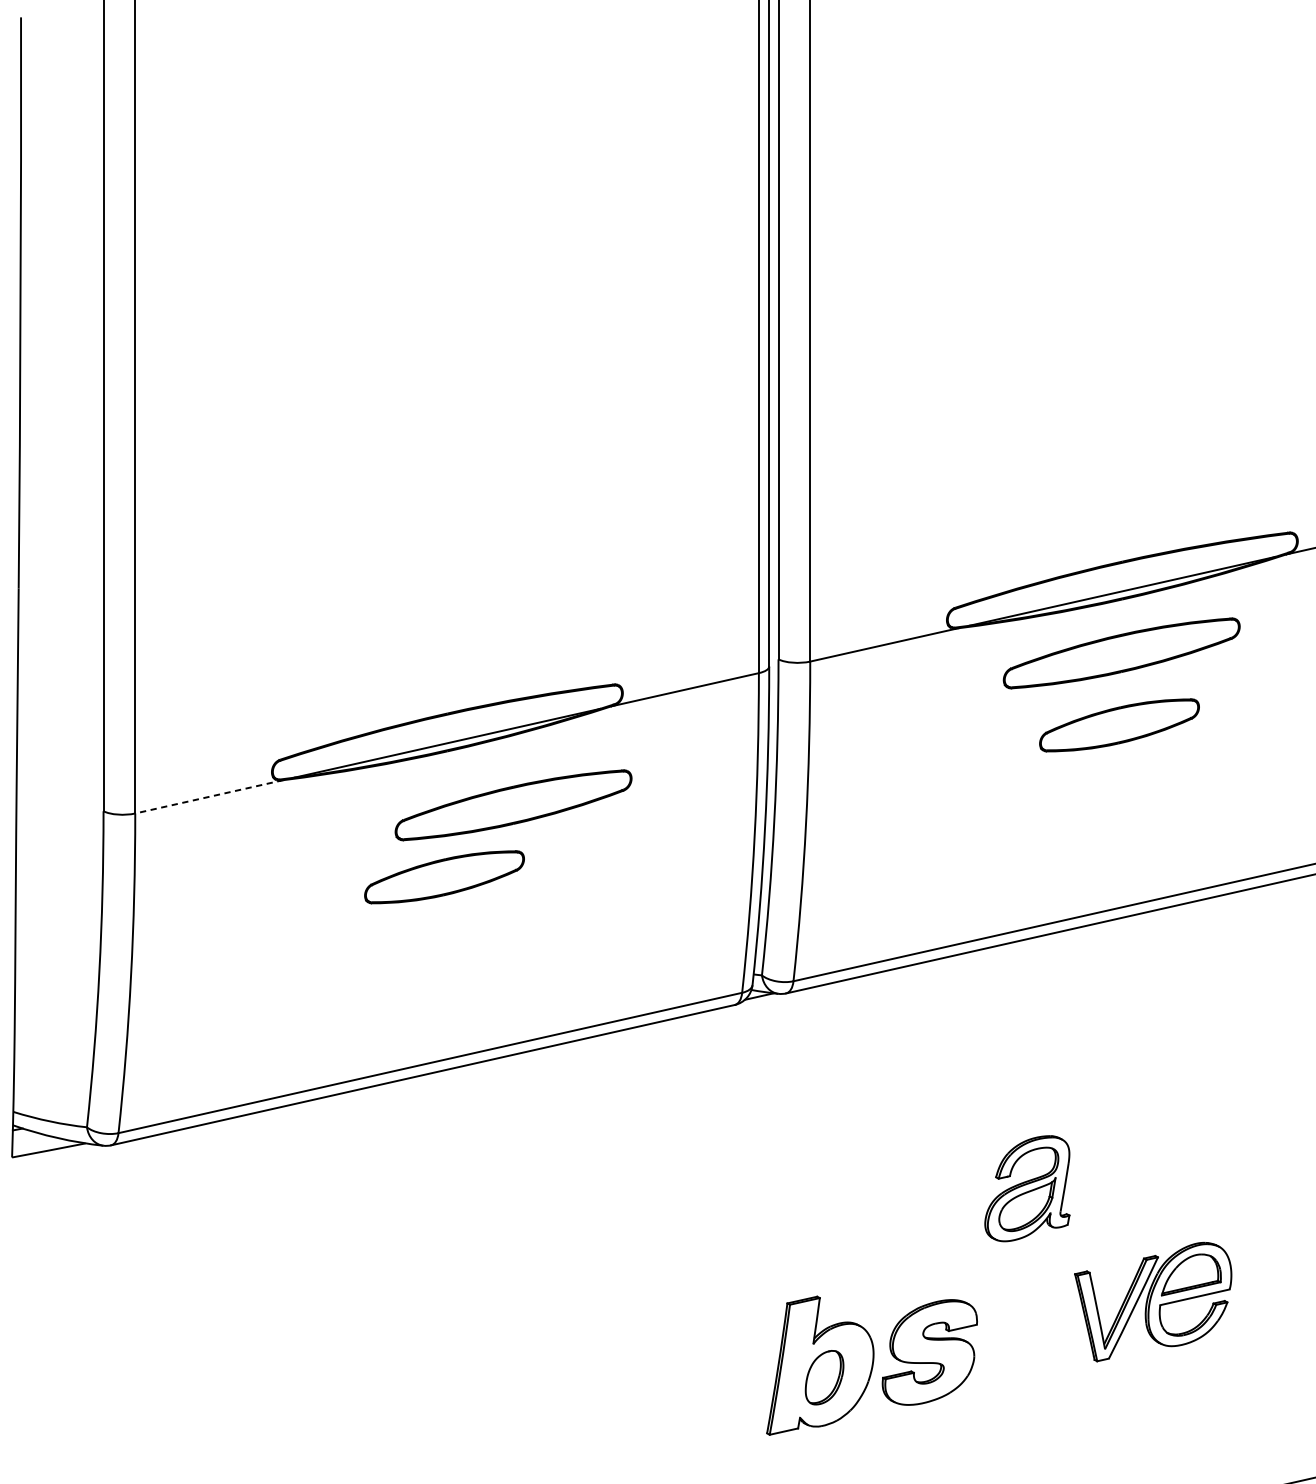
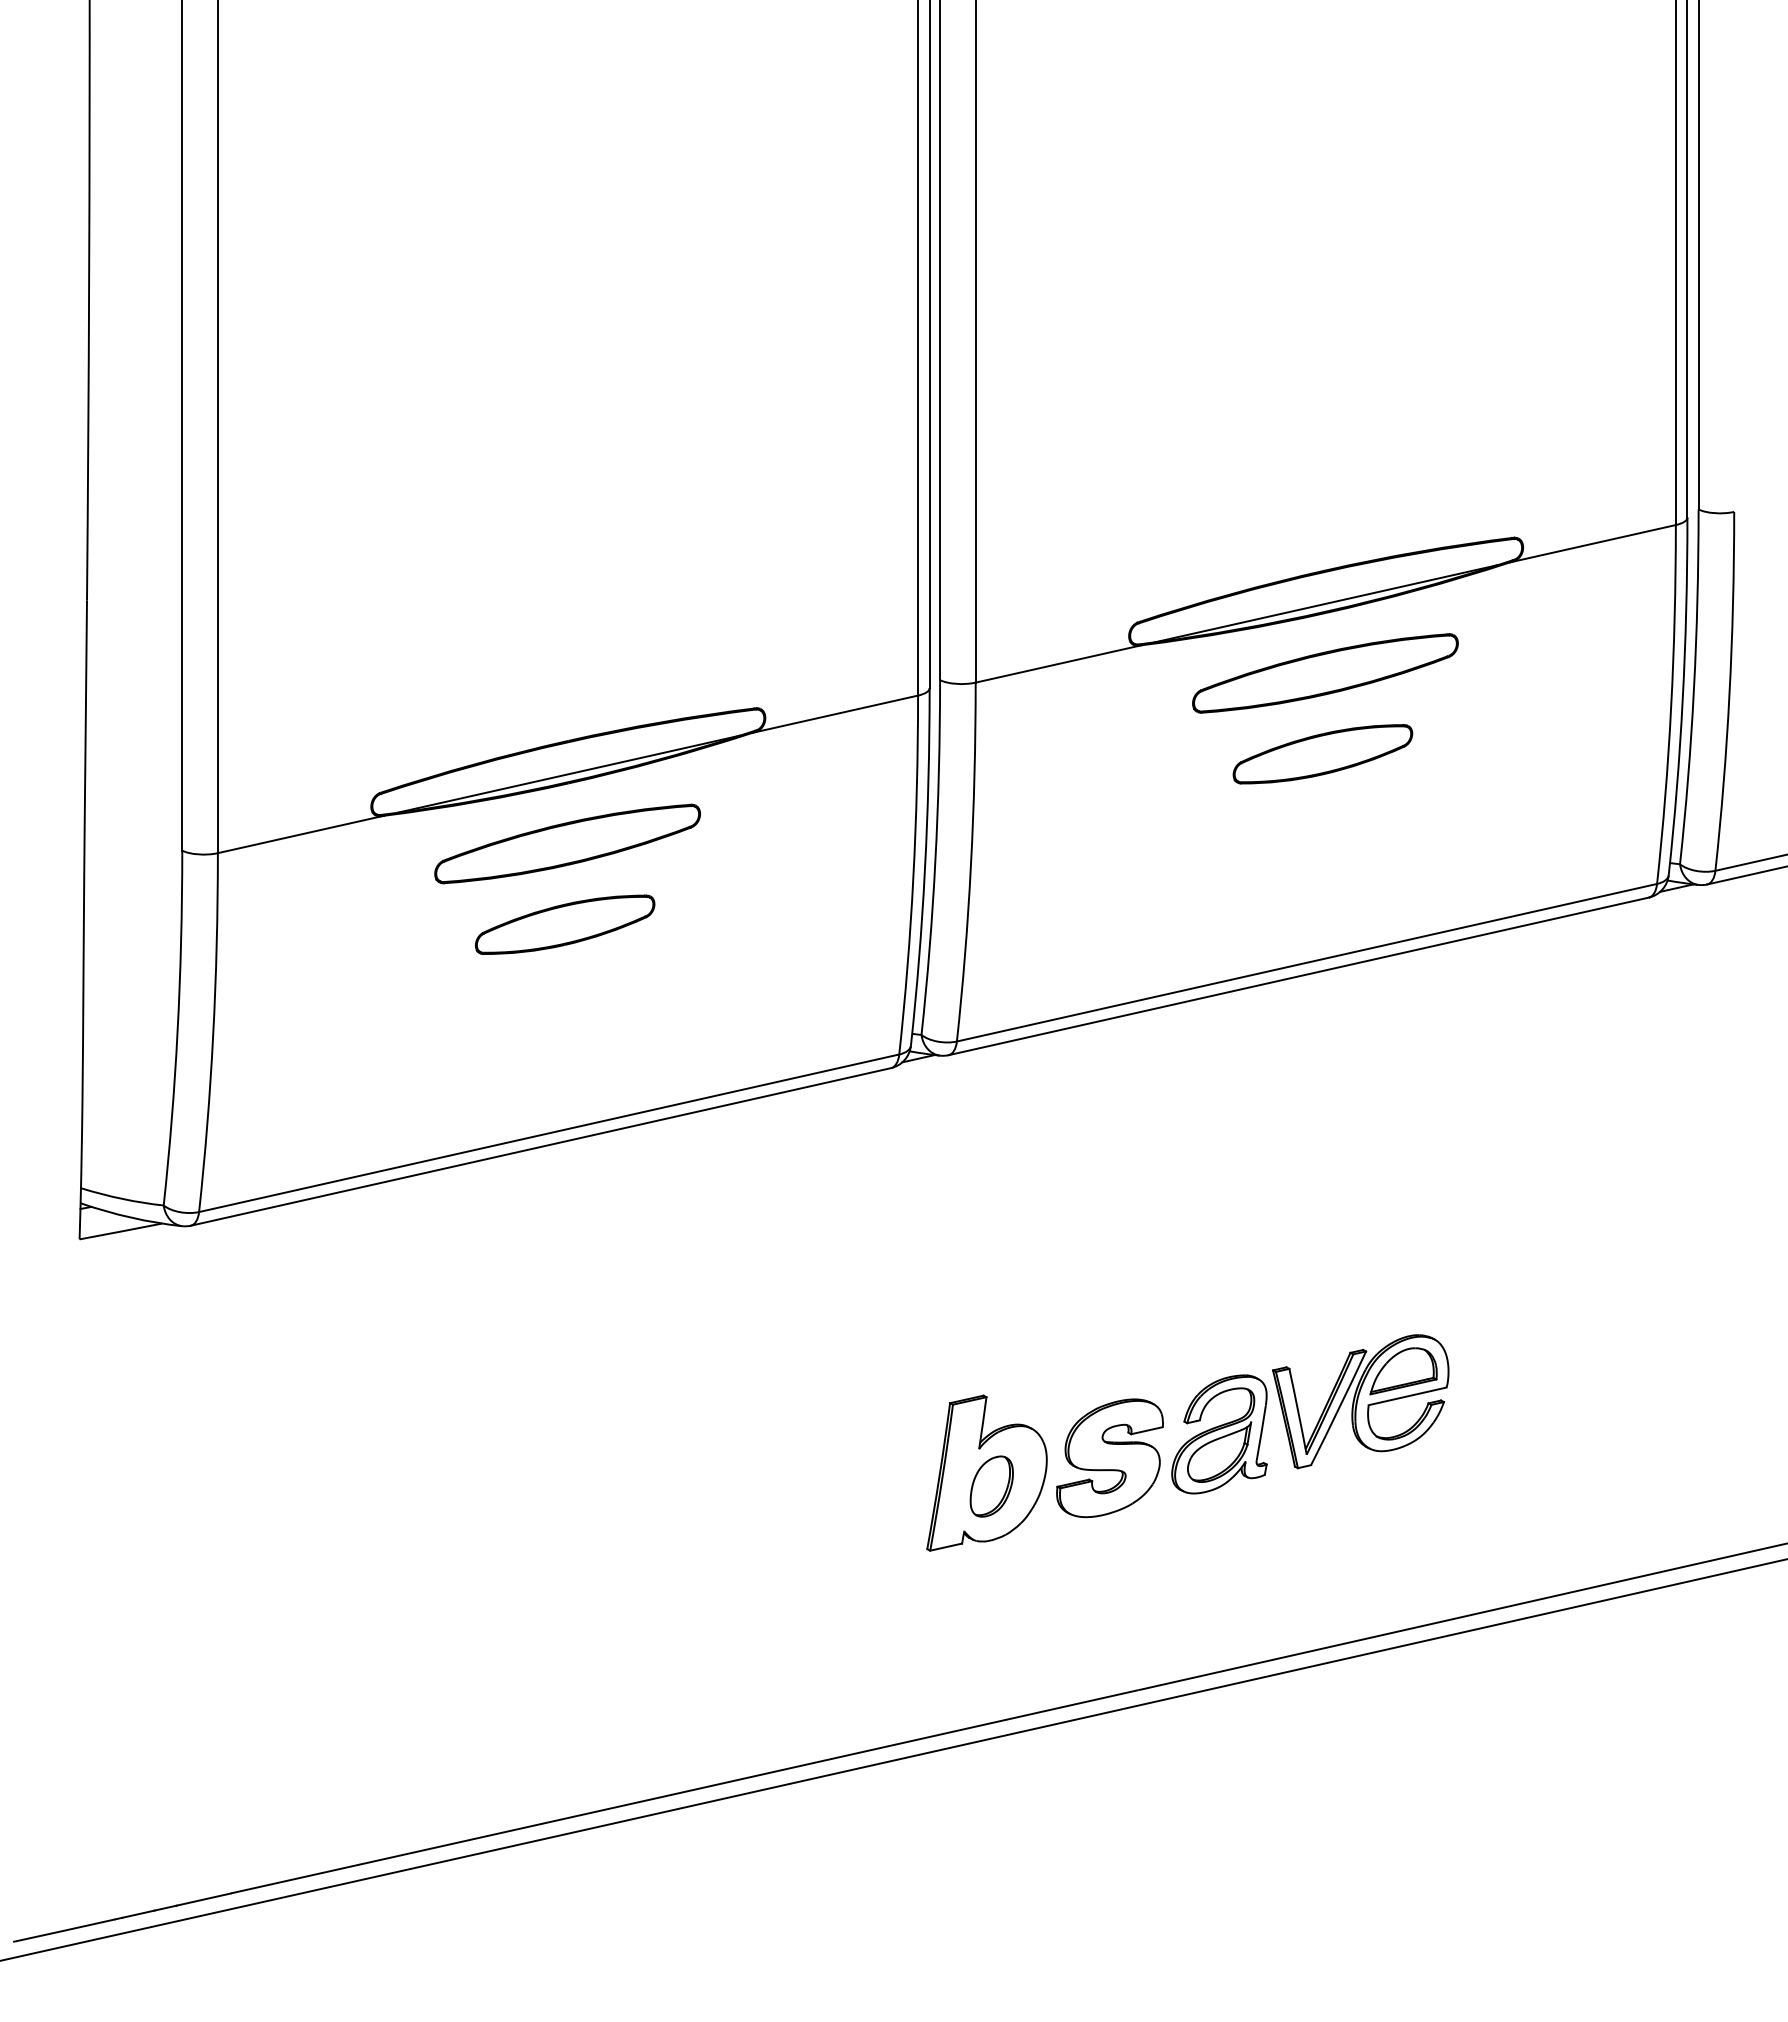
line: (208, 796) -> (300, 834), dashed -> solid
part: (513, 804) -> (567, 843), moved
part: (1027, 1188) -> (1219, 1434), moved

